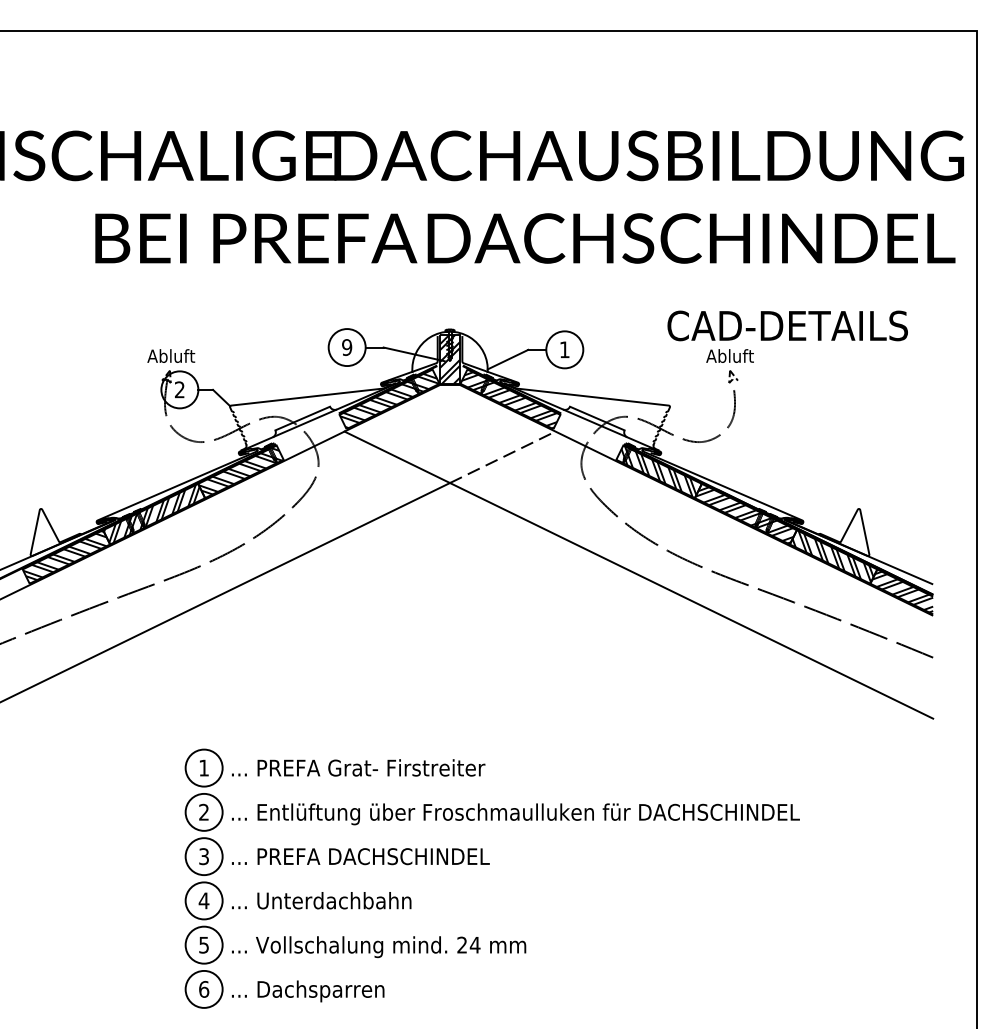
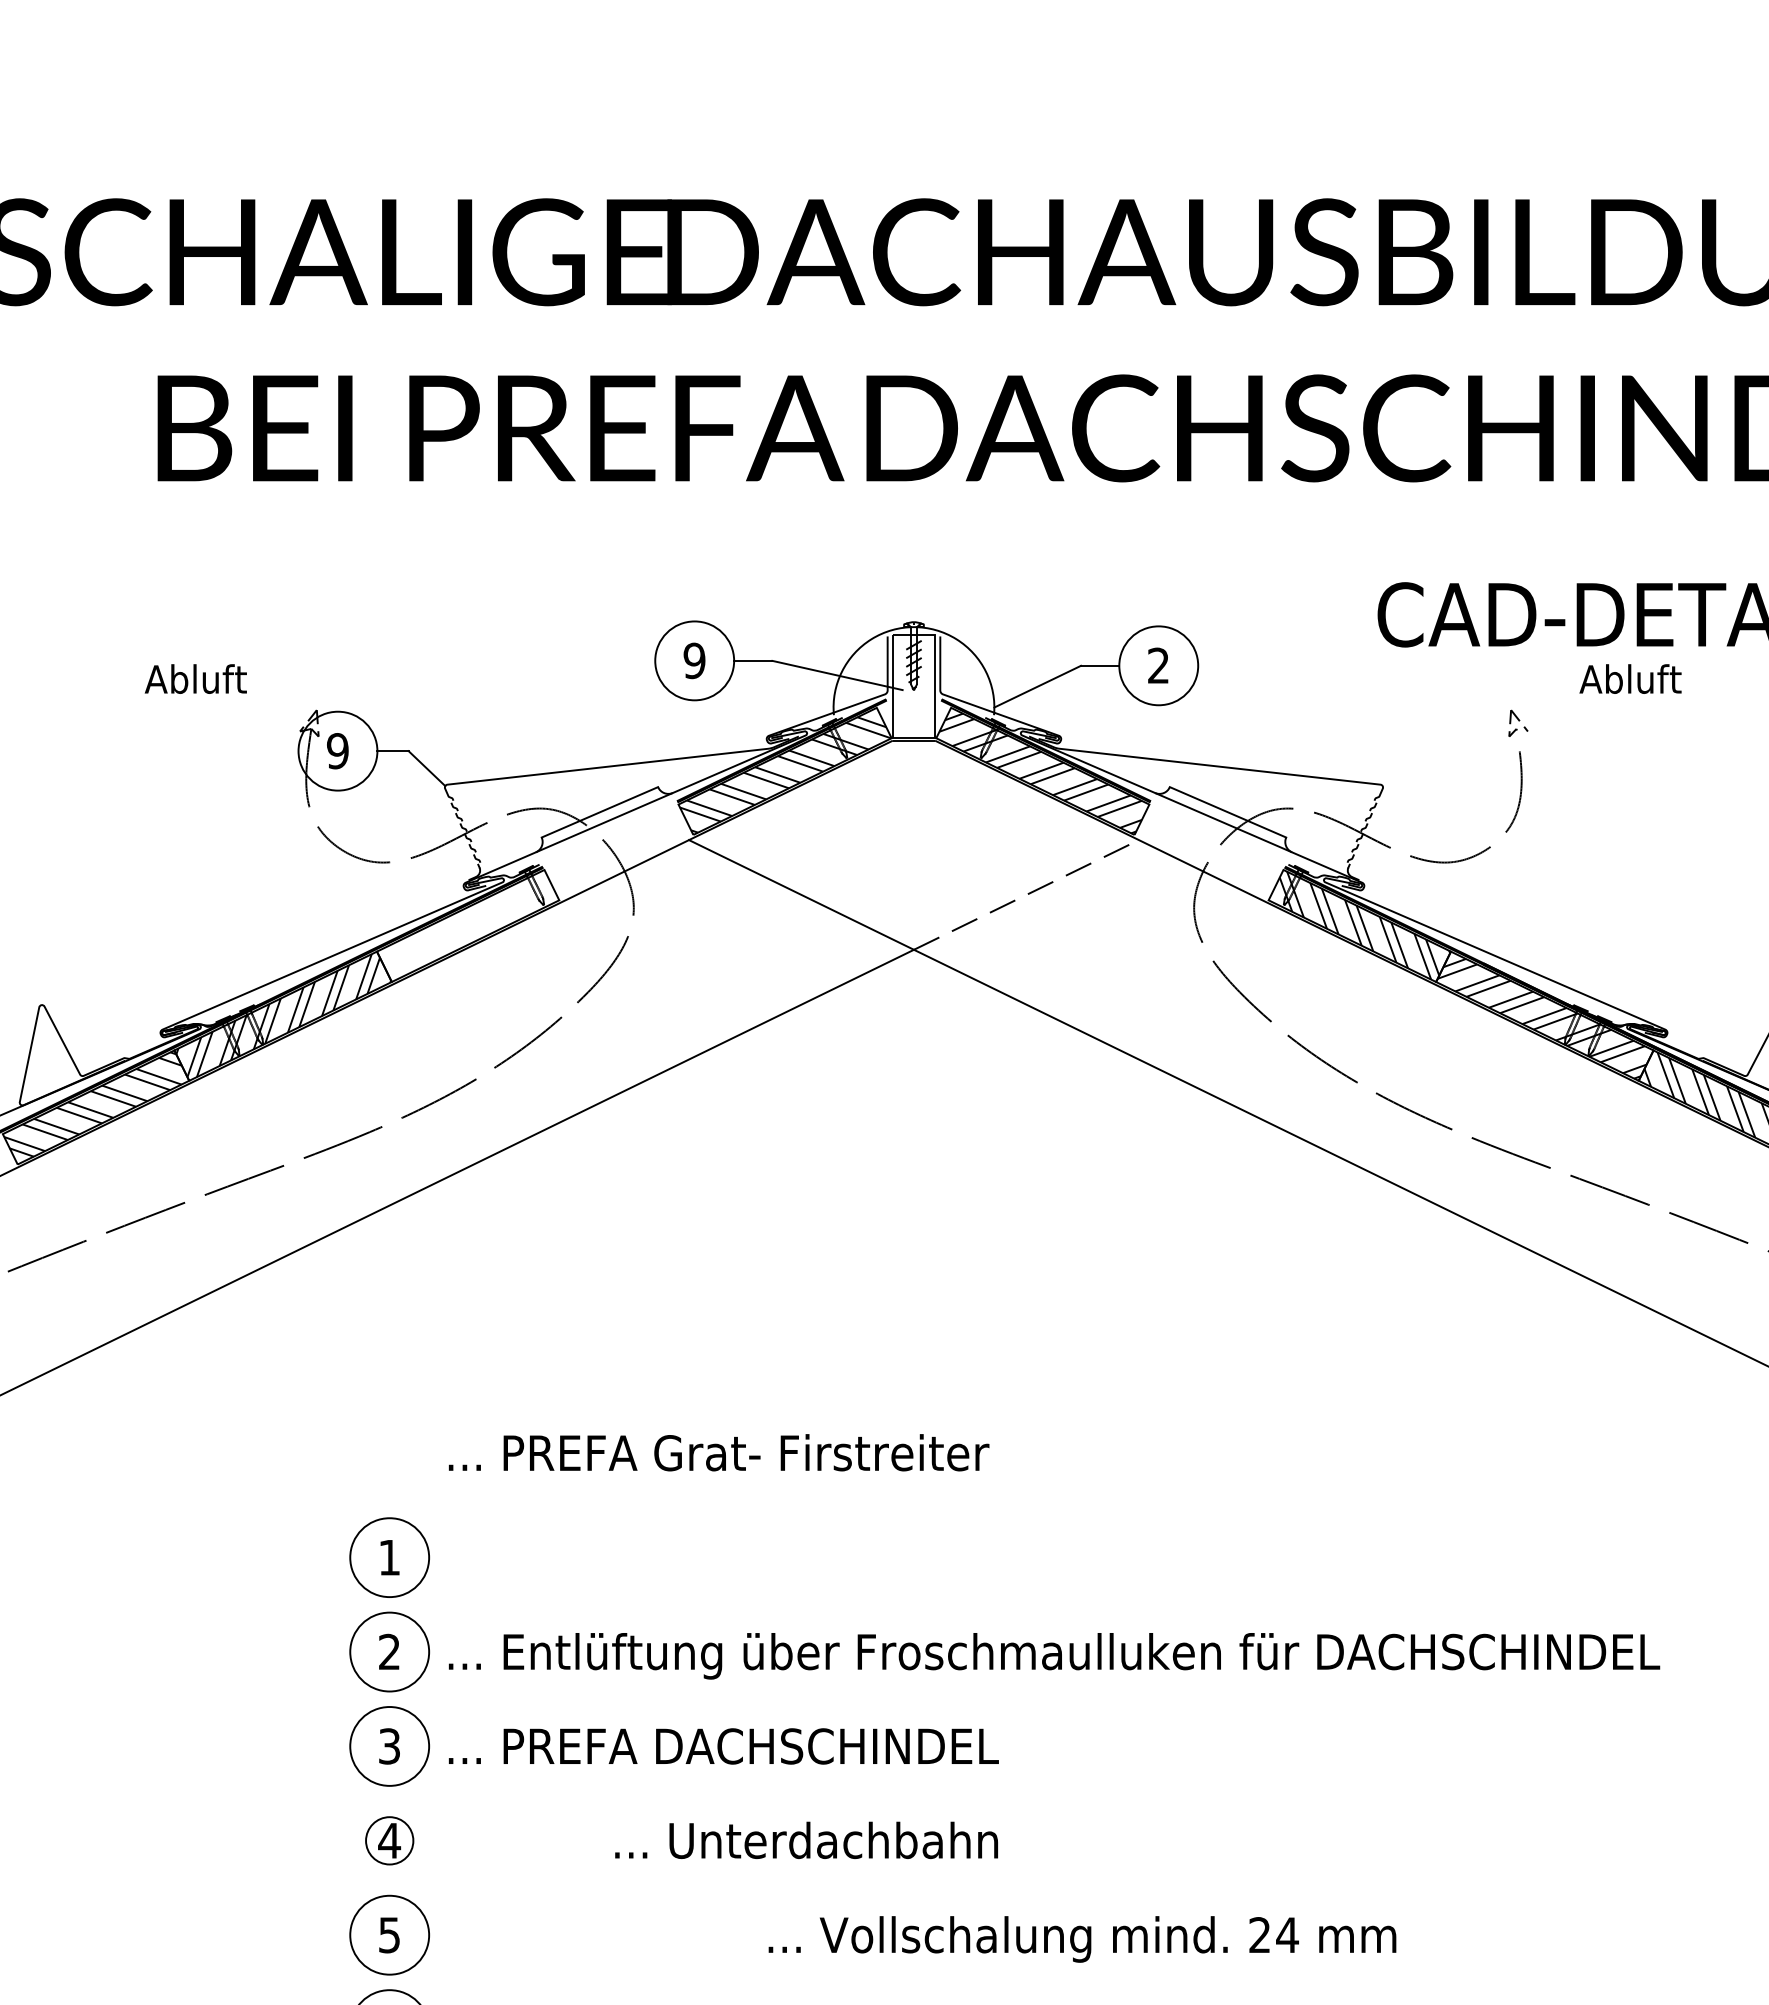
text: (564, 349) -> (1158, 665), 1 -> 2
text: (171, 355) -> (196, 677), moved
text: (729, 355) -> (1629, 677), moved
hatch: (449, 359) -> (912, 686), removed
text: (179, 389) -> (337, 750), 2 -> 9
hatch: (240, 471) -> (467, 925), removed
text: (358, 767) -> (718, 1451), moved
circle: (203, 900) -> (388, 1839), size x0.6
text: (321, 900) -> (806, 1839), moved
text: (379, 947) -> (1083, 1940), moved

